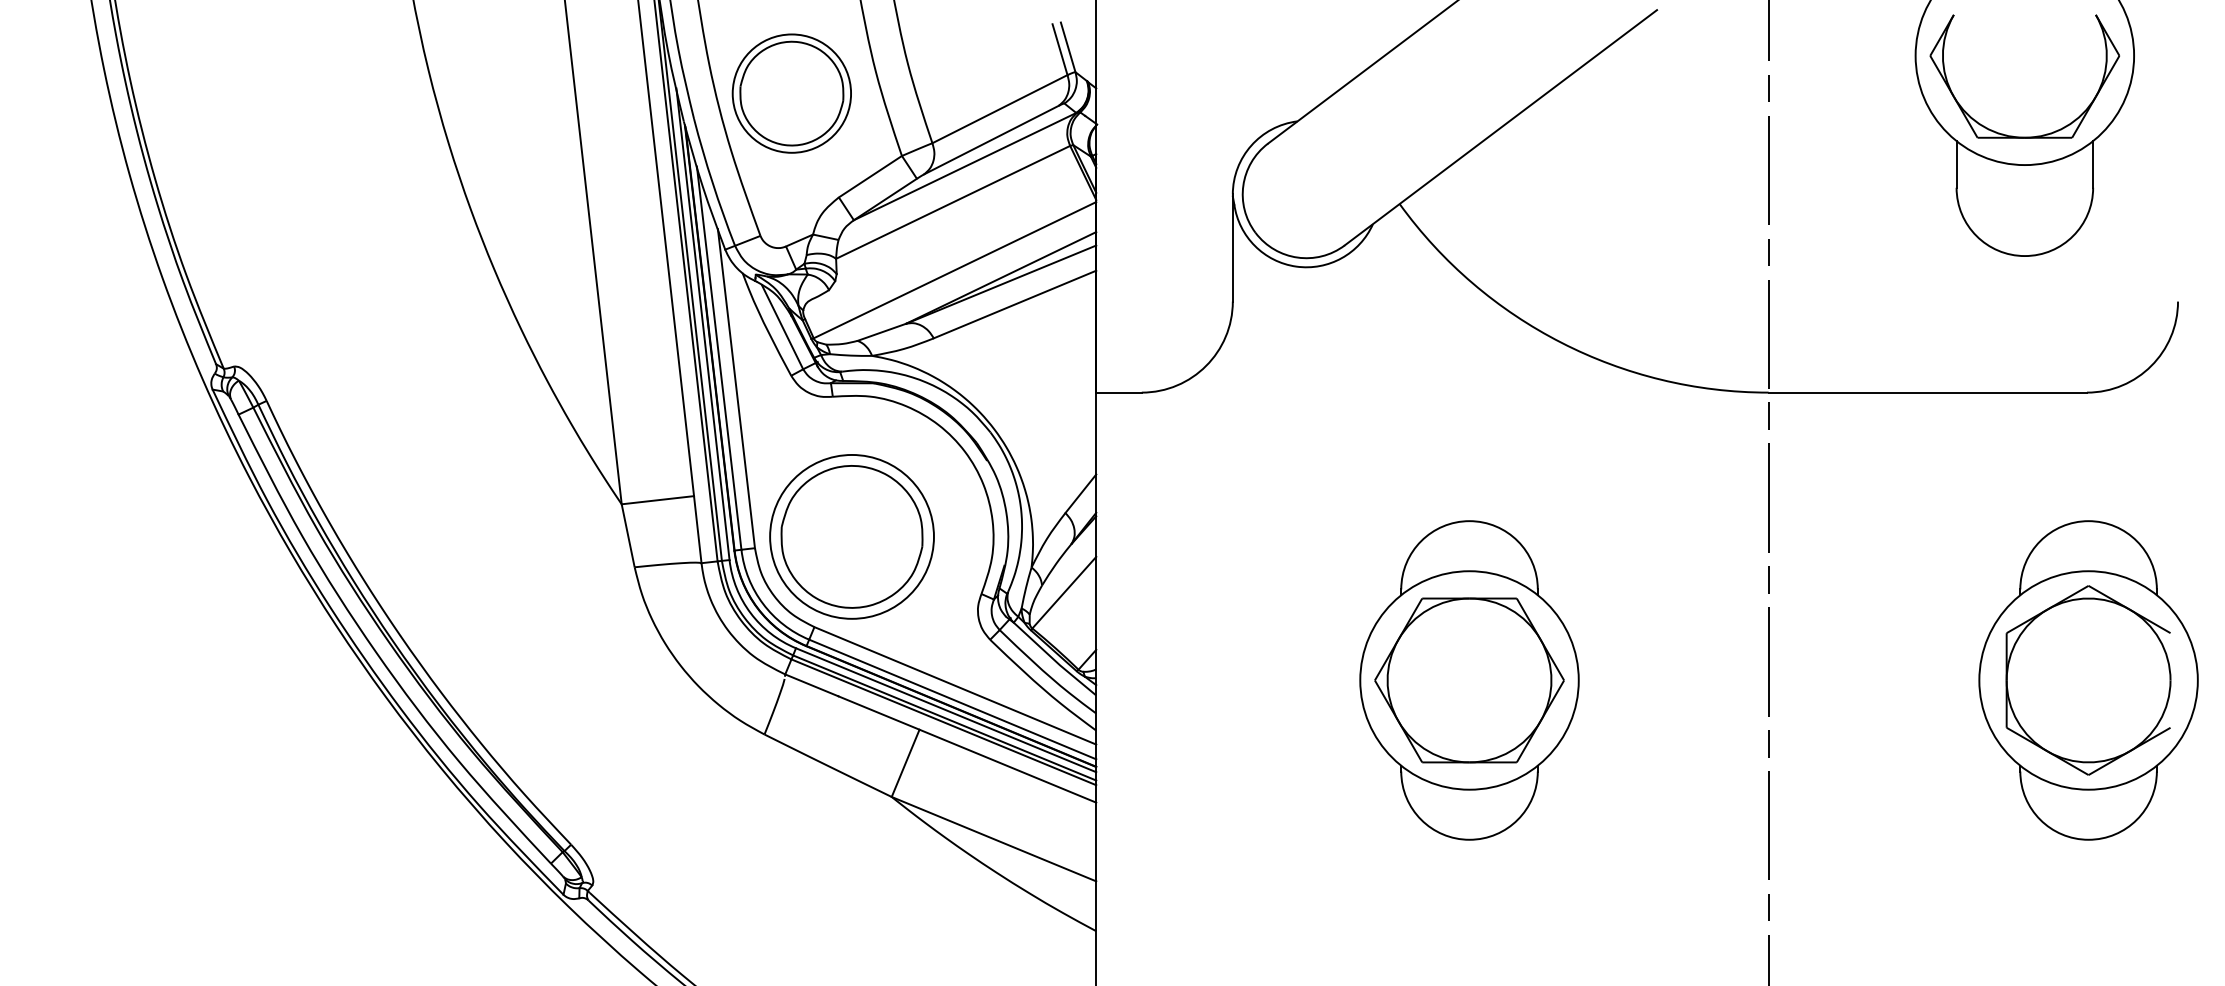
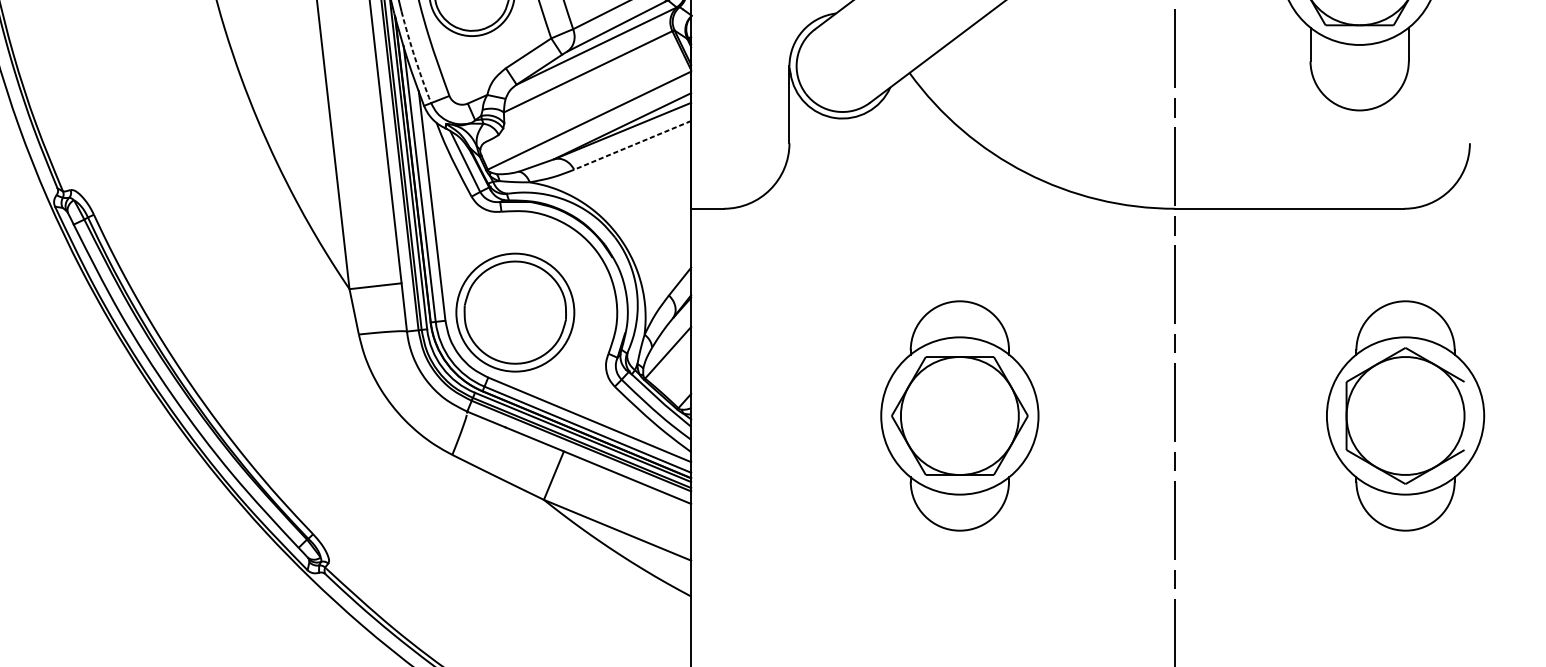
arc: (712, 183) -> (414, 58), solid -> dashed
line: (1015, 304) -> (633, 145), solid -> dashed

